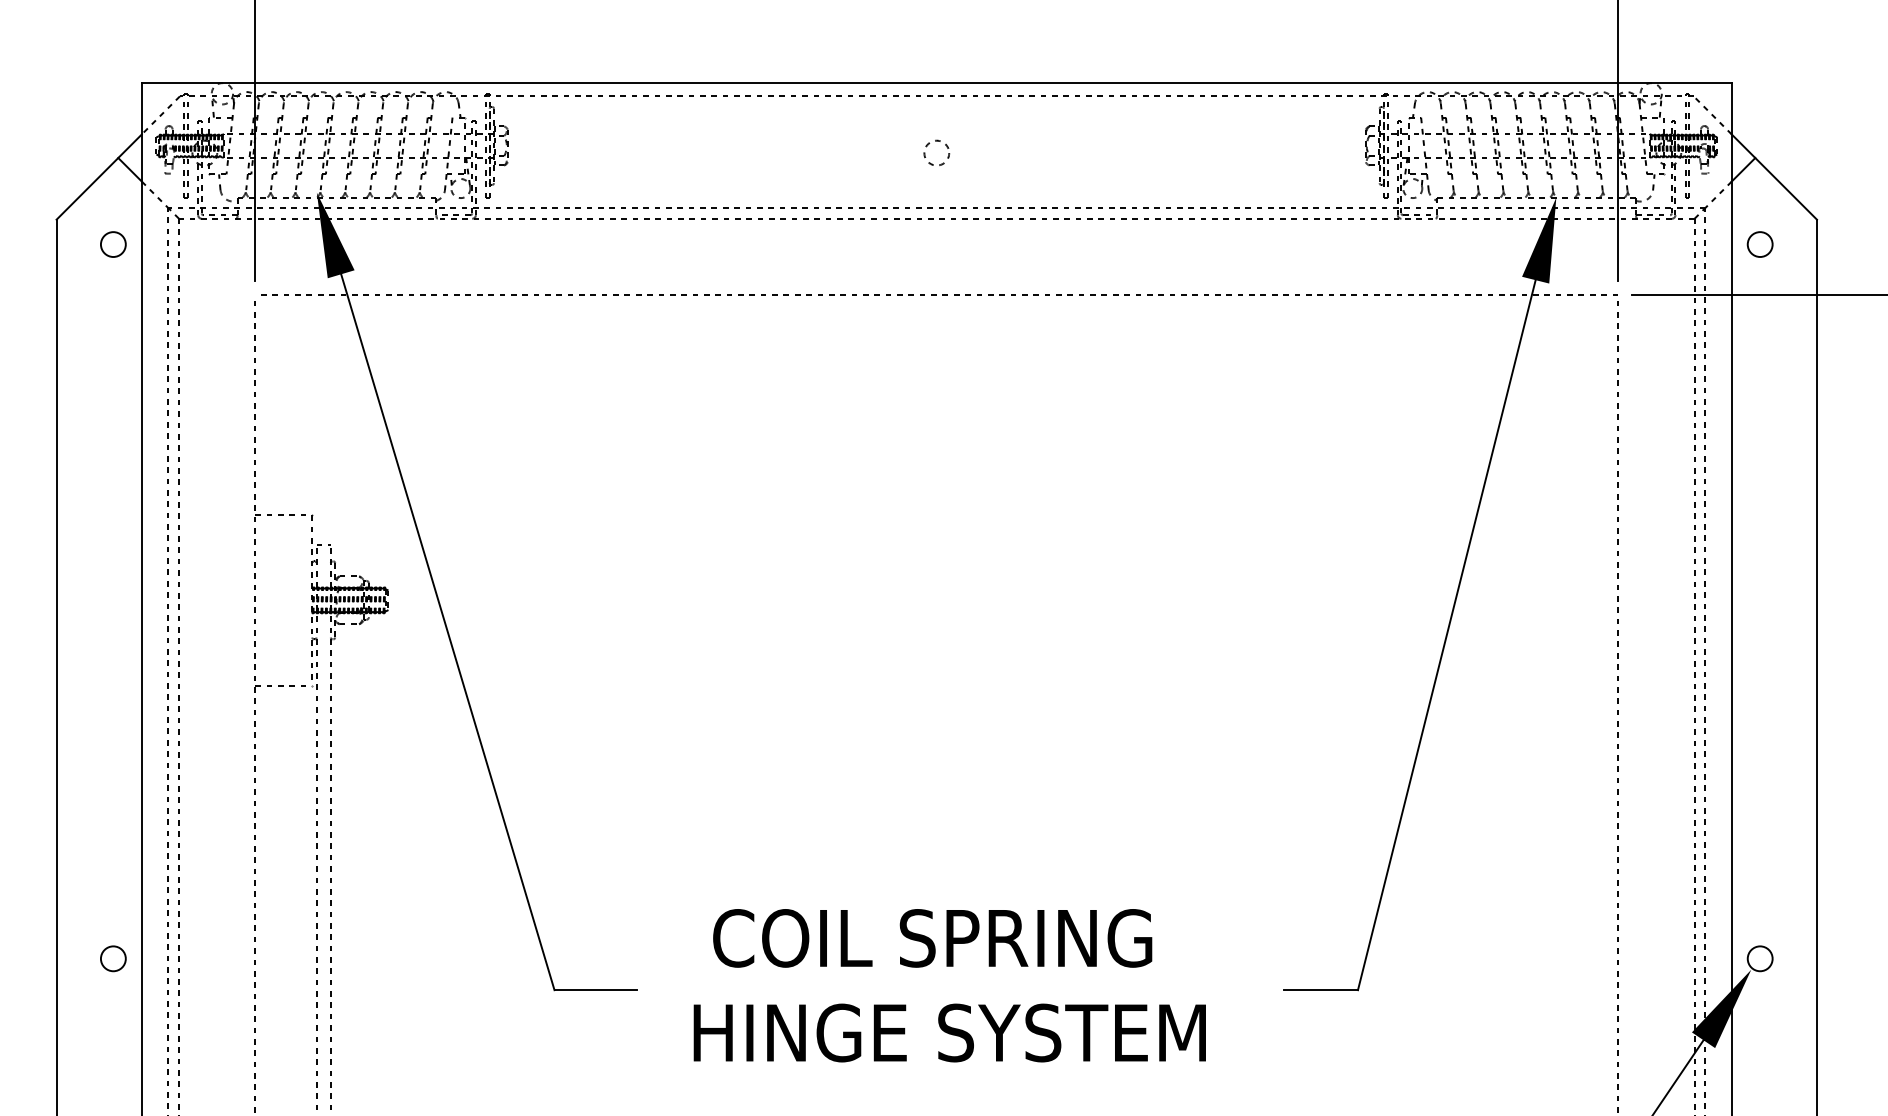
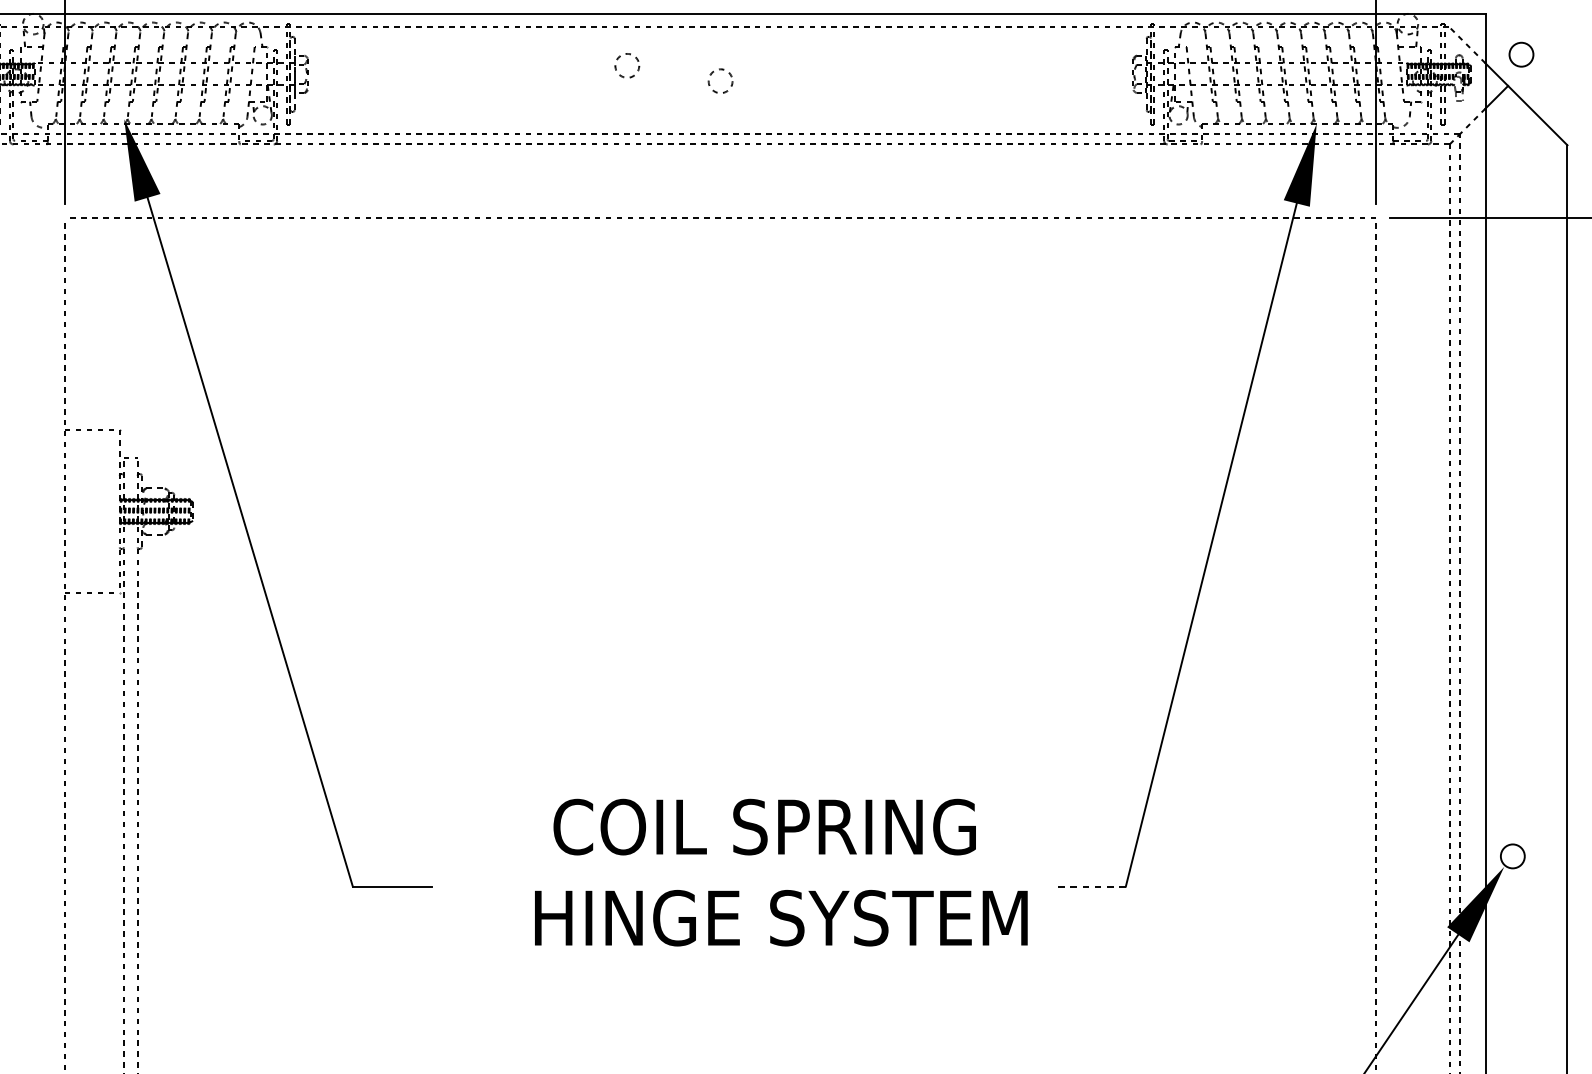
circle: (839, 136) -> (627, 65), added
circle: (1759, 244) -> (1520, 54), moved
text: (949, 985) -> (780, 872), moved
line: (1321, 990) -> (1090, 886), solid -> dashed

